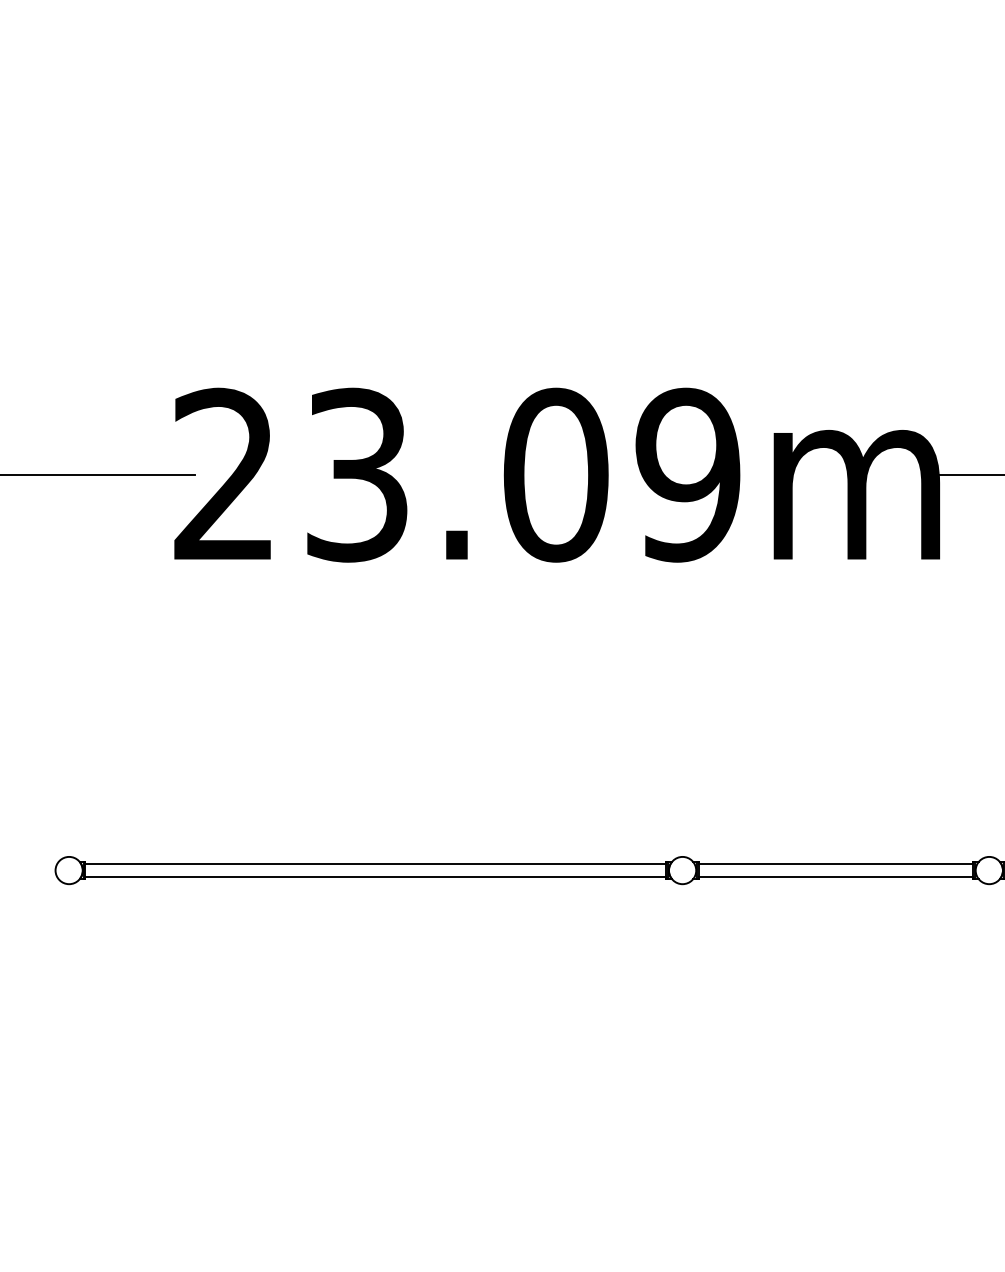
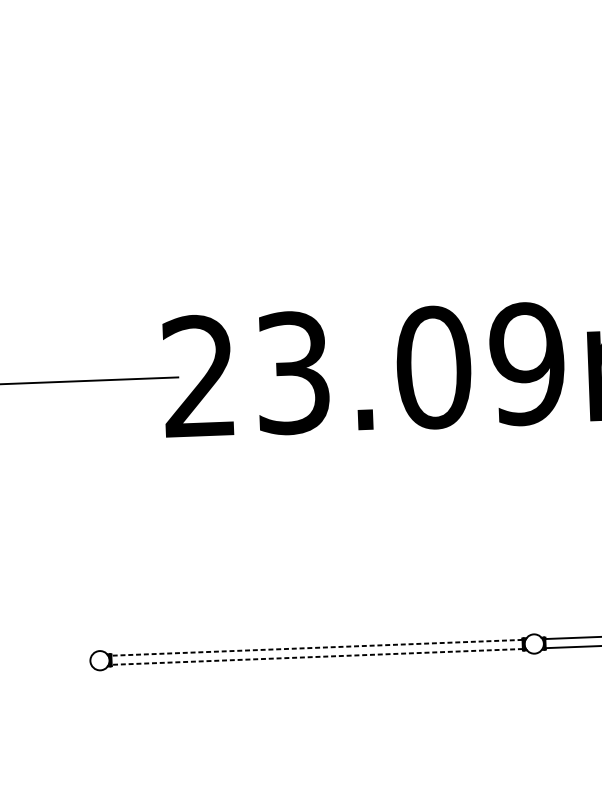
line: (375, 864) -> (316, 648), solid -> dashed
line: (375, 876) -> (317, 656), solid -> dashed

